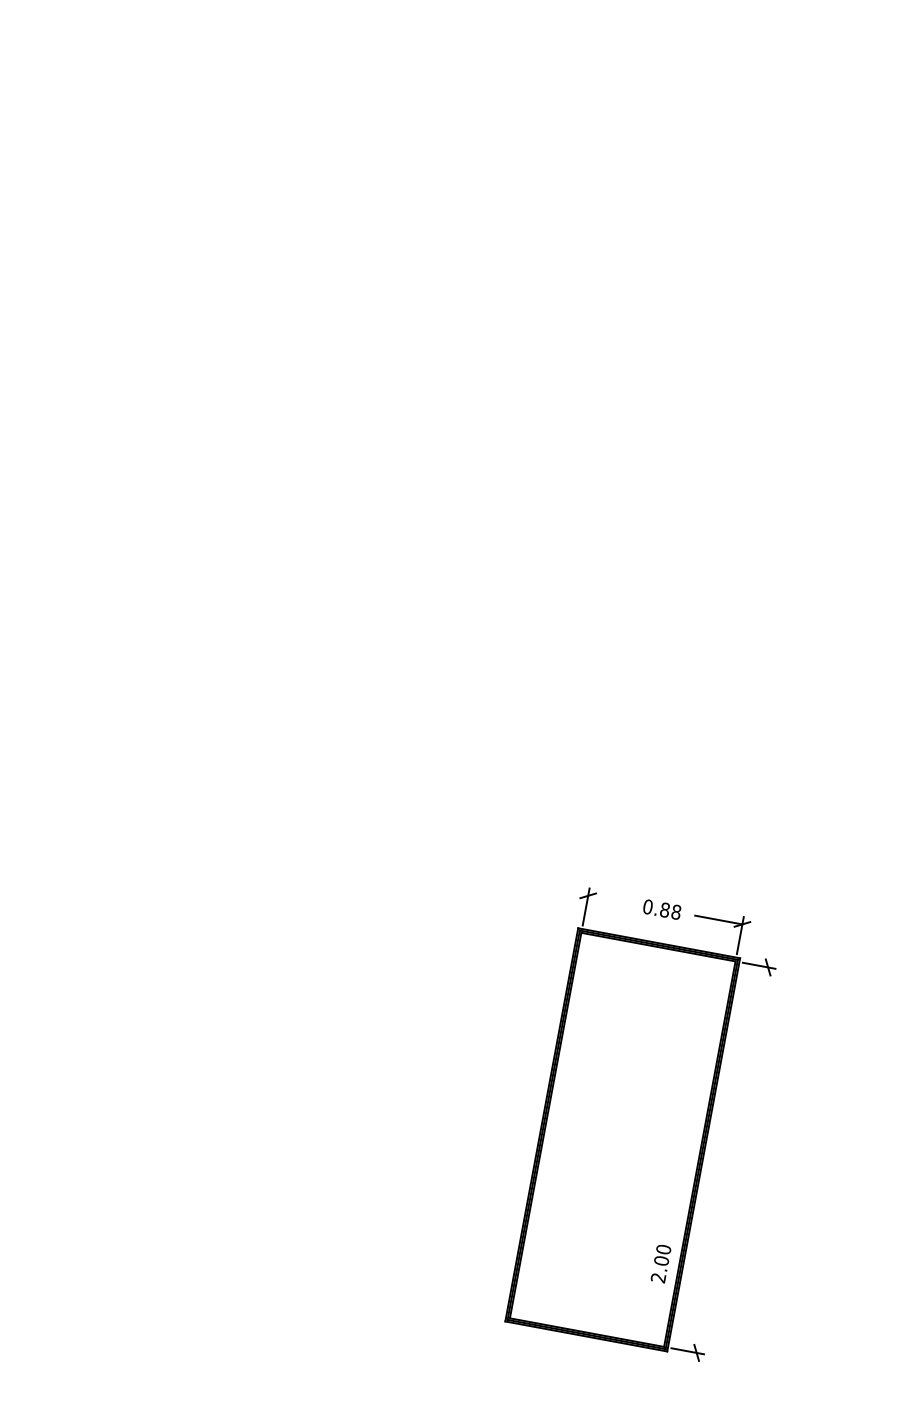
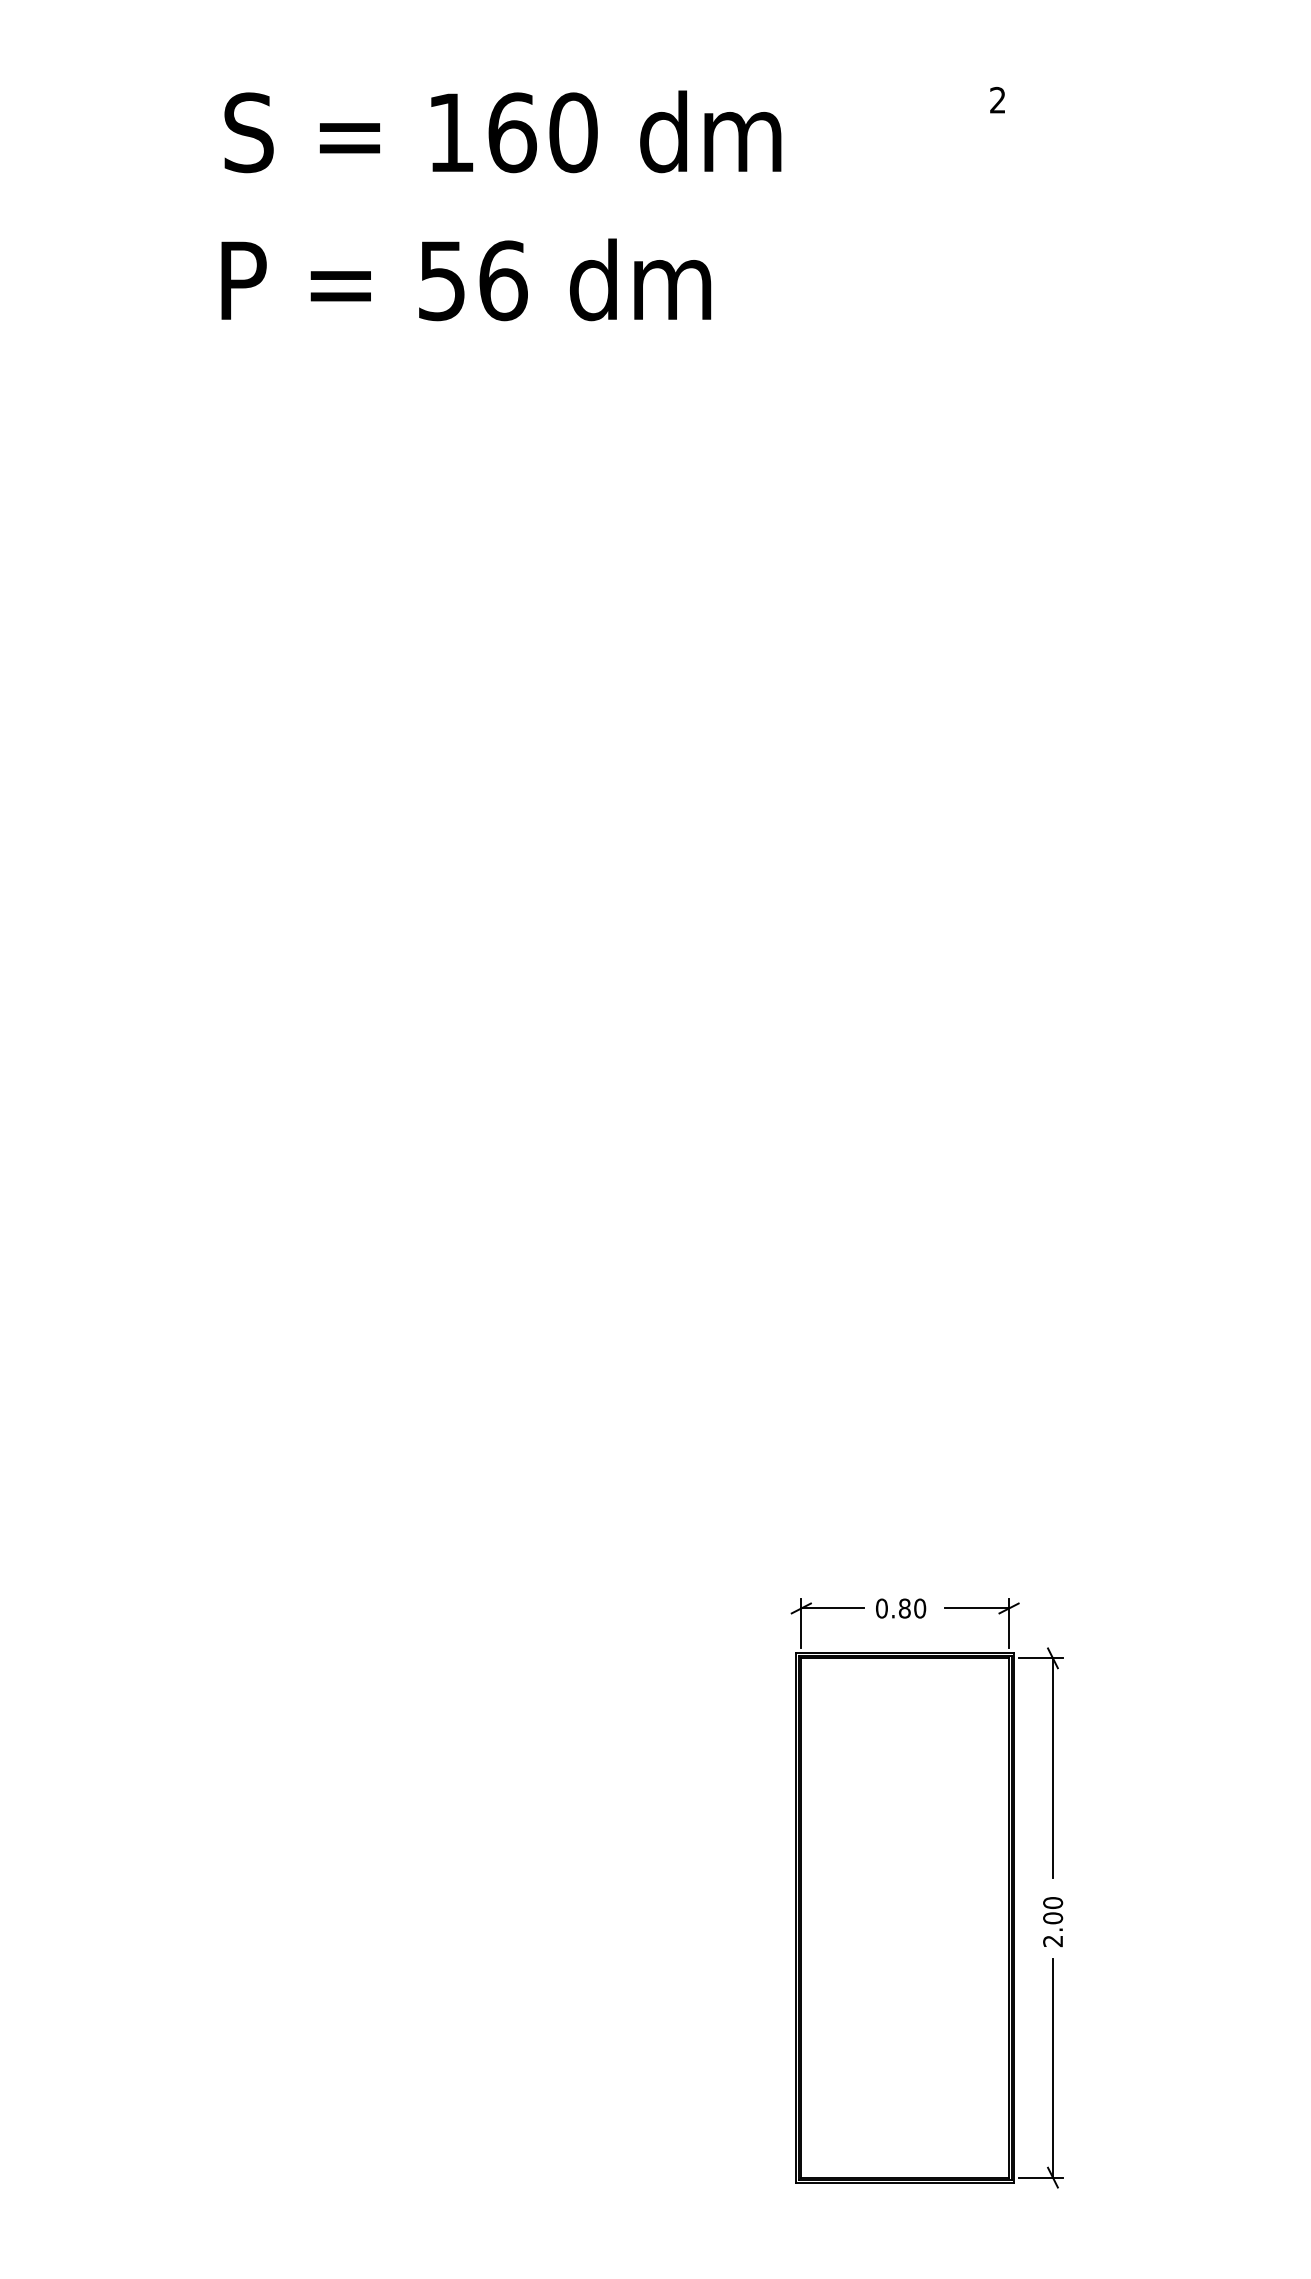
line: (611, 900) -> (832, 1608), added
text: (676, 912) -> (920, 1608), 0.88 -> 0.80
line: (752, 1048) -> (1052, 1767), added
text: (661, 1264) -> (1053, 1922), moved
line: (711, 1271) -> (1052, 2067), added

